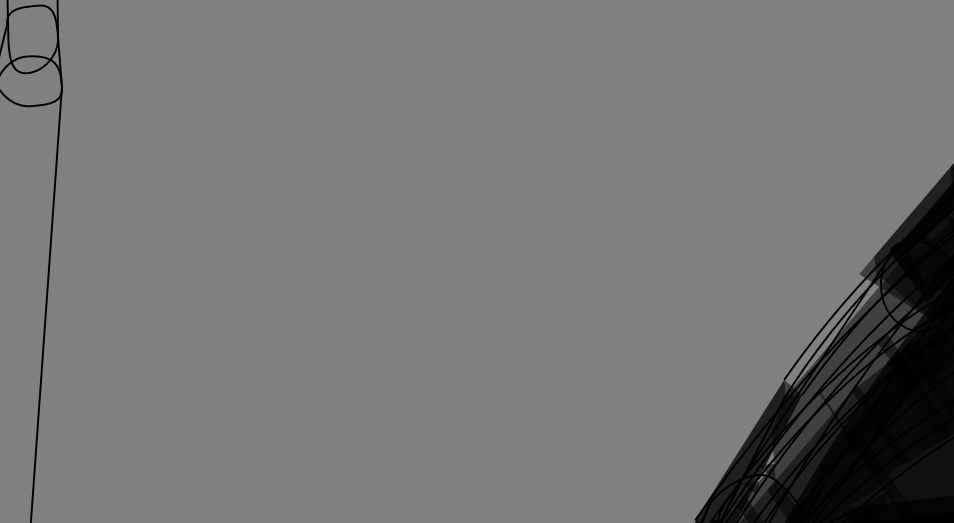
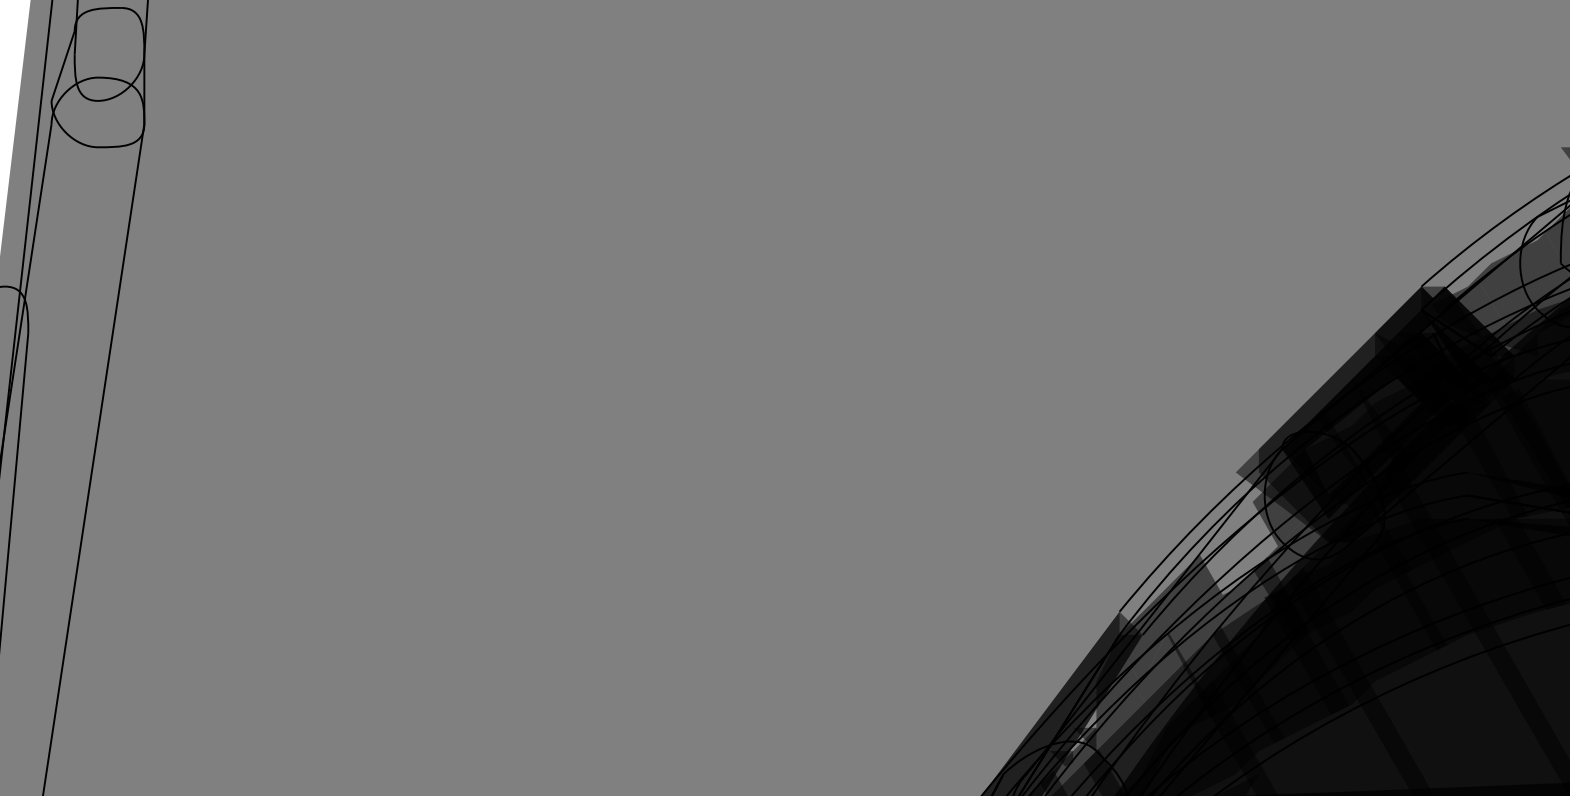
fill: (865, 327) -> (1238, 547), removed

